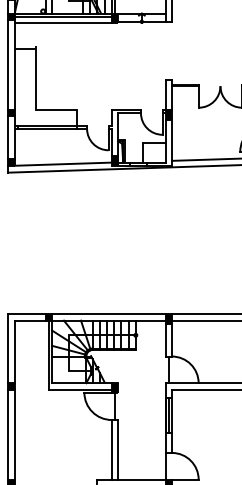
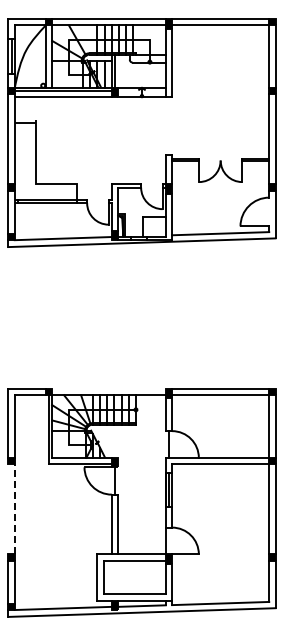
line: (108, 313) -> (108, 388), removed
line: (14, 433) -> (14, 508), solid -> dashed
line: (8, 434) -> (8, 509), removed

